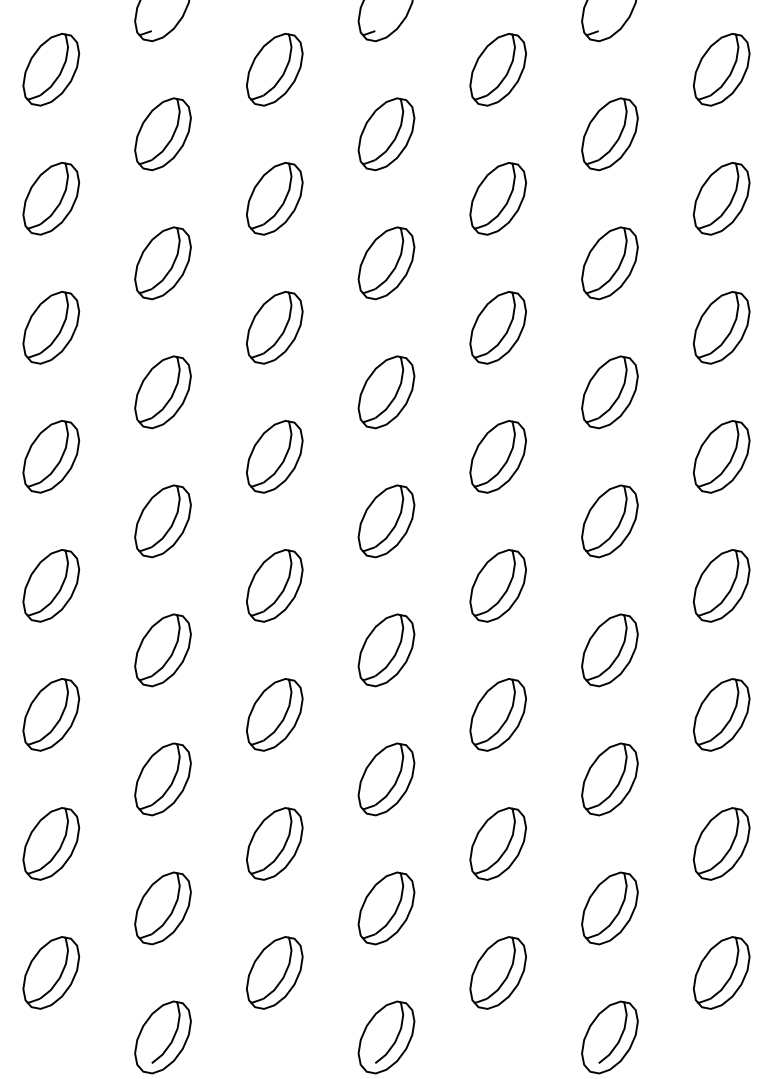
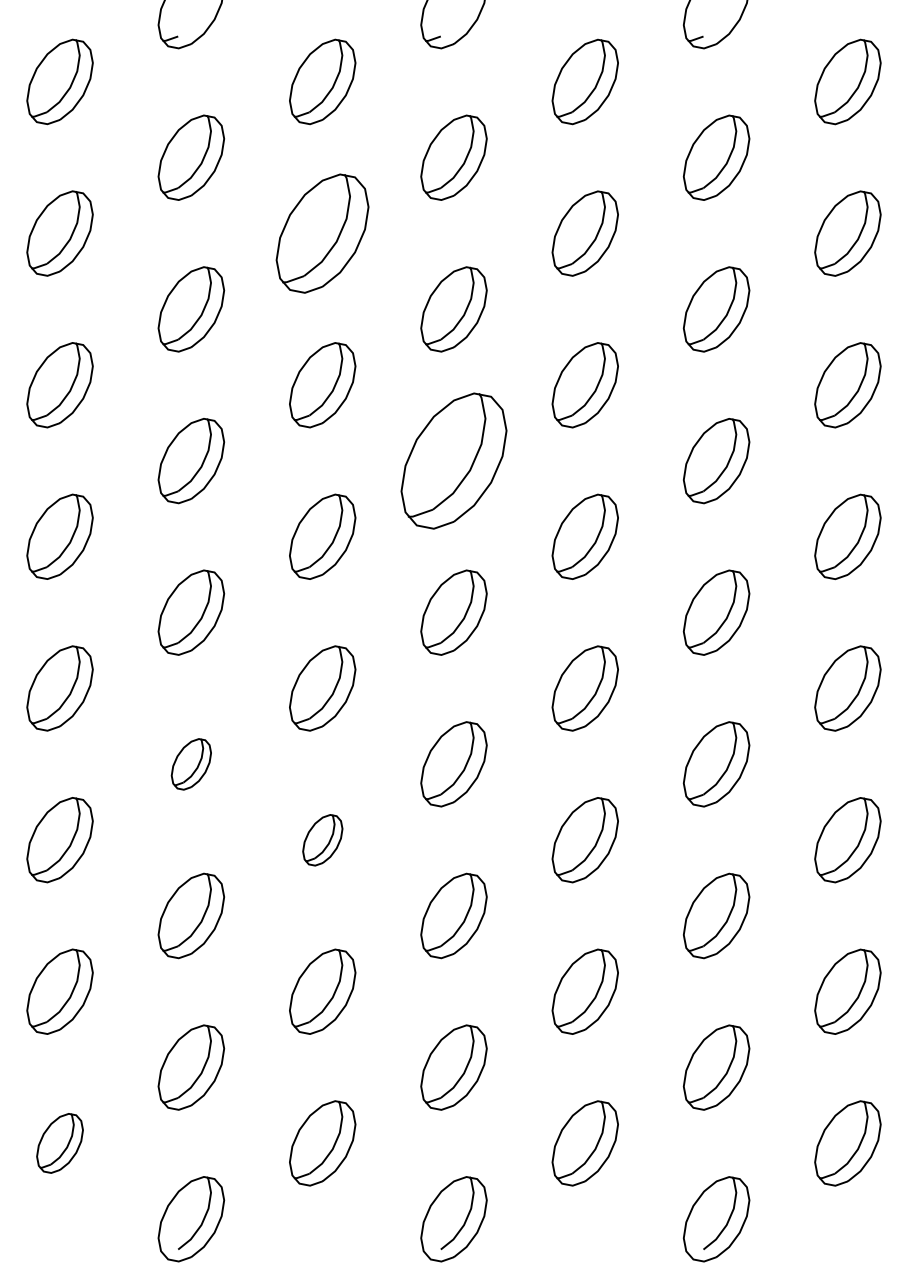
part: (274, 198) -> (322, 233), size x1.4
part: (386, 391) -> (453, 460), size x1.6
part: (163, 650) -> (191, 764), size x0.6
part: (274, 715) -> (322, 840), size x0.6
part: (50, 973) -> (59, 1143), size x0.7

